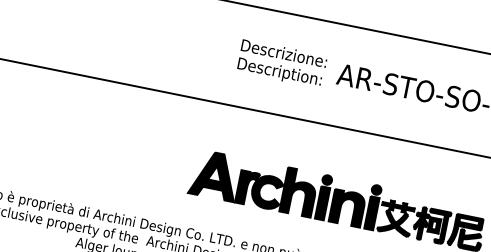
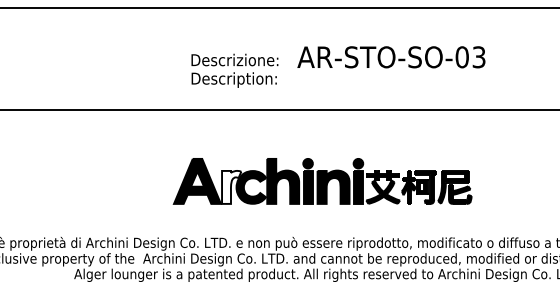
text: (281, 63) -> (234, 70), moved
fill: (247, 187) -> (231, 186), removed

